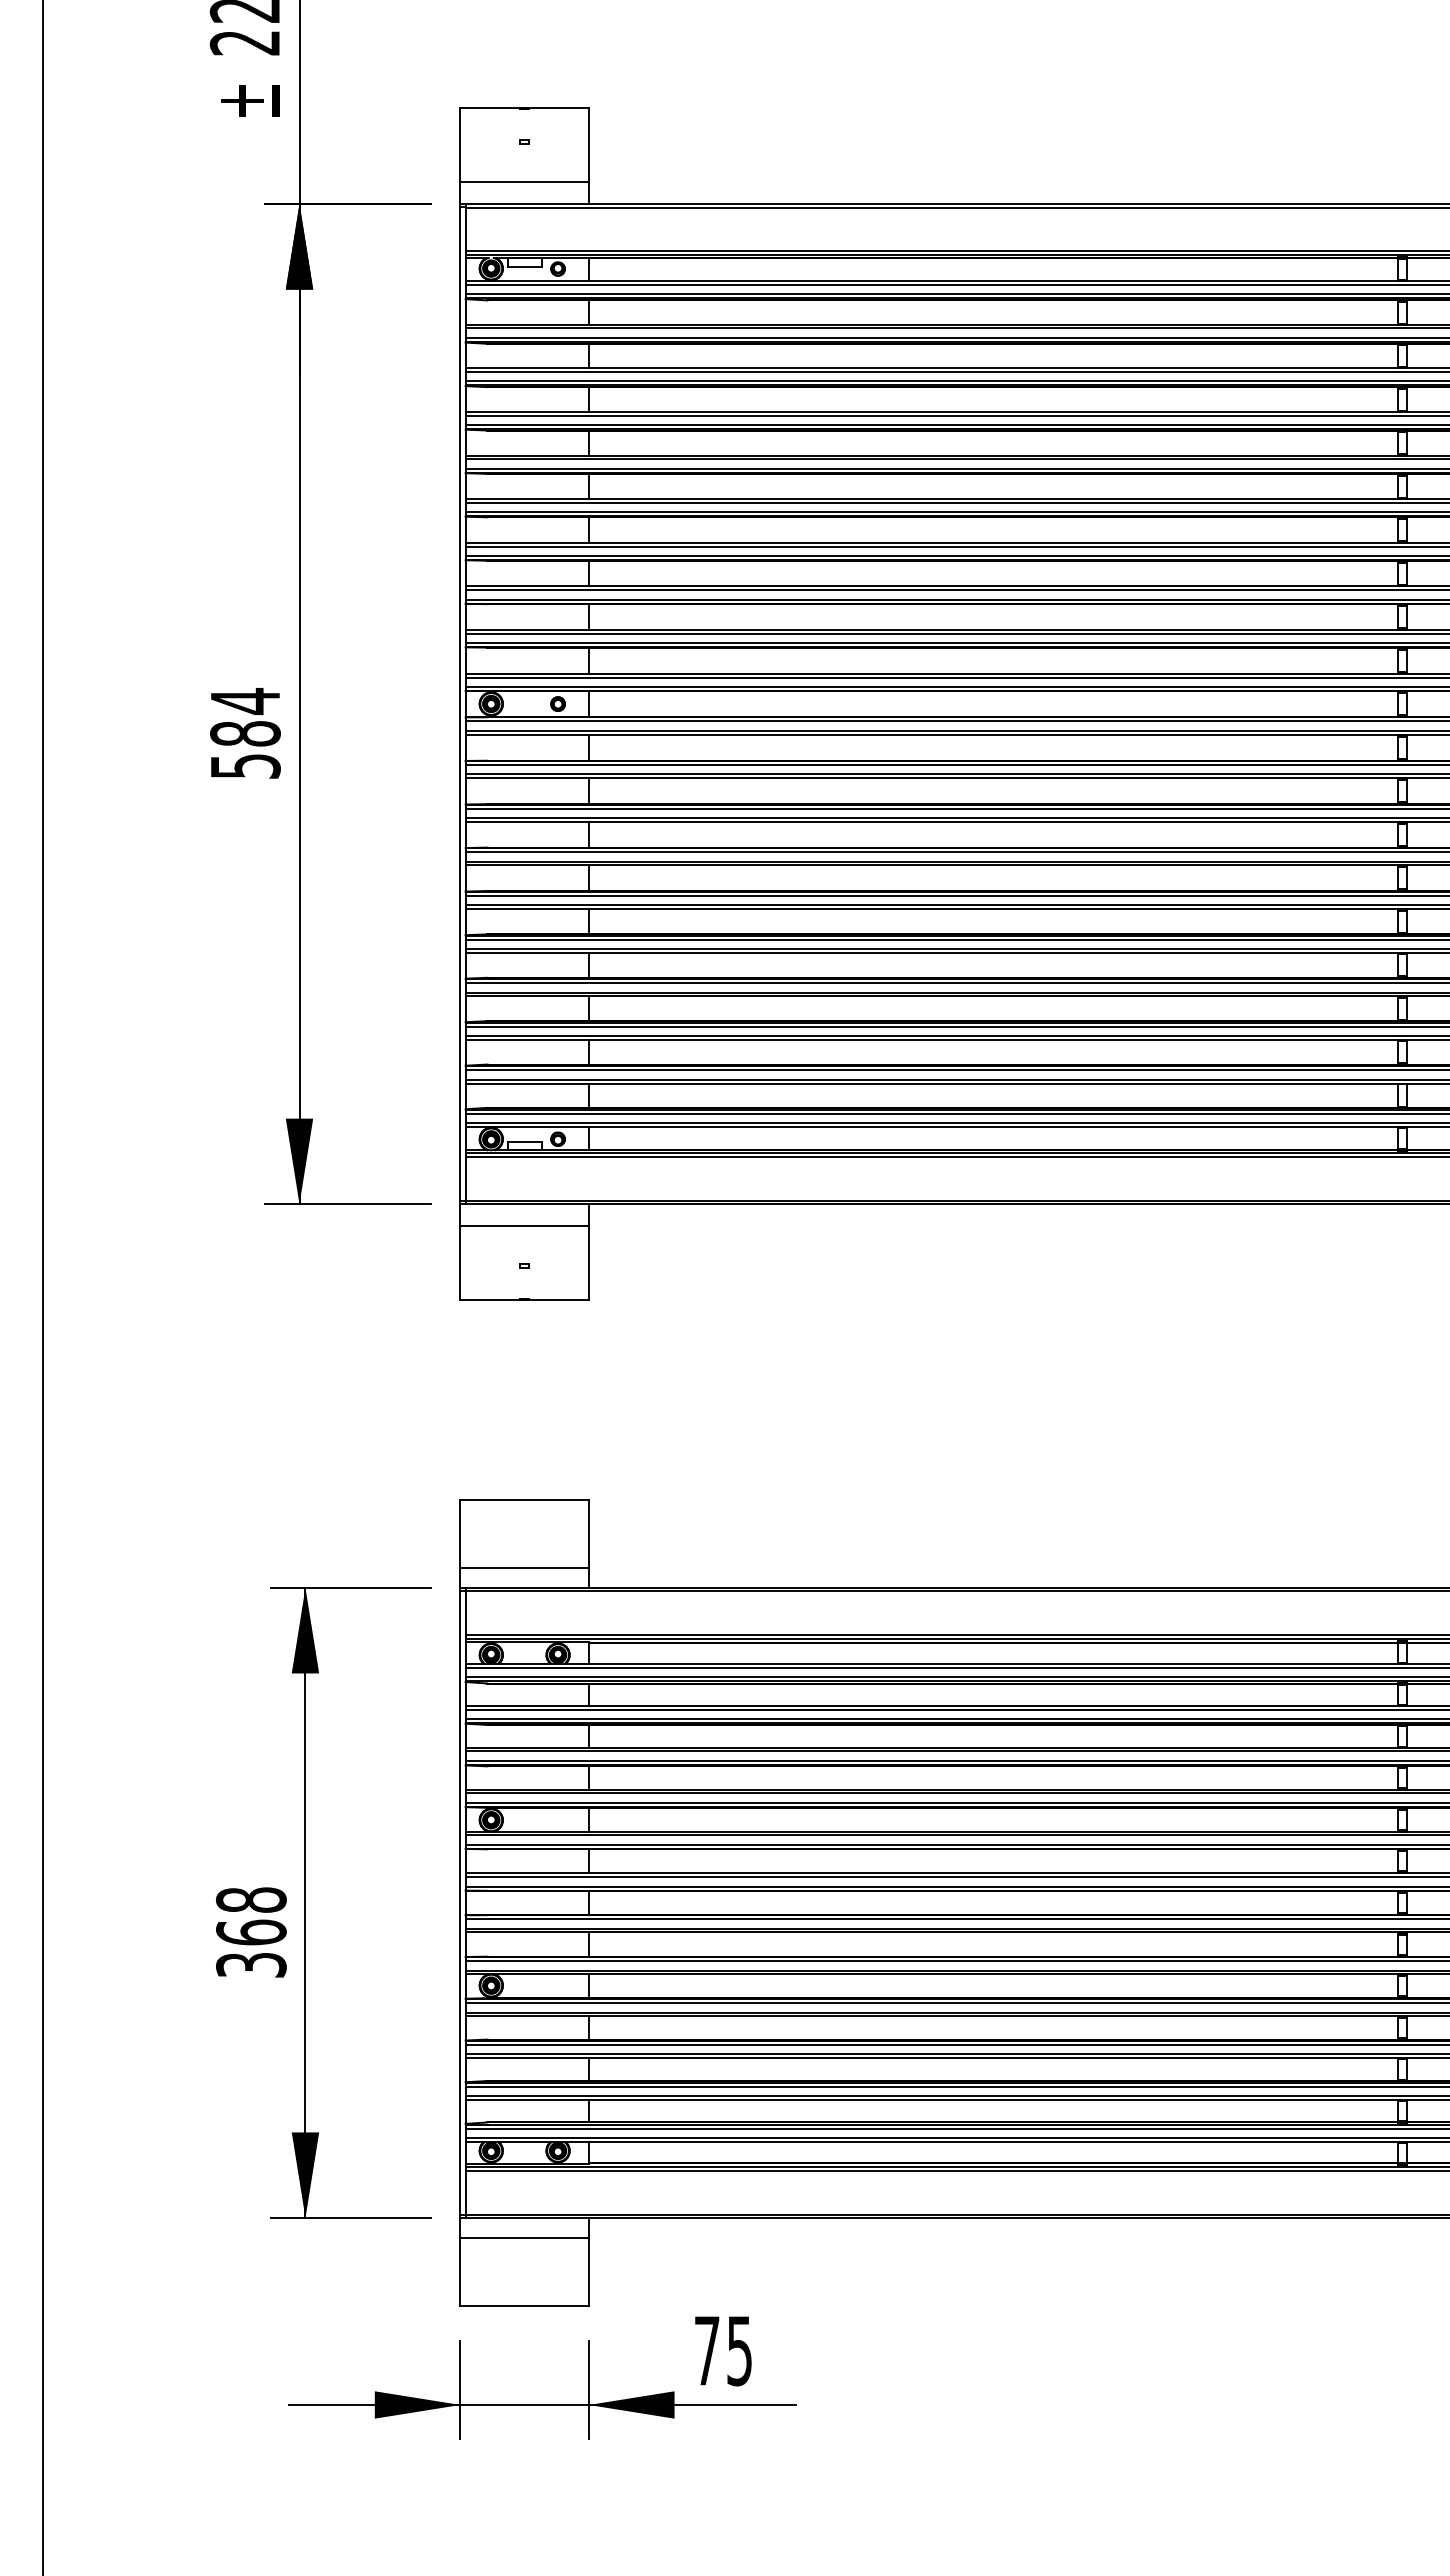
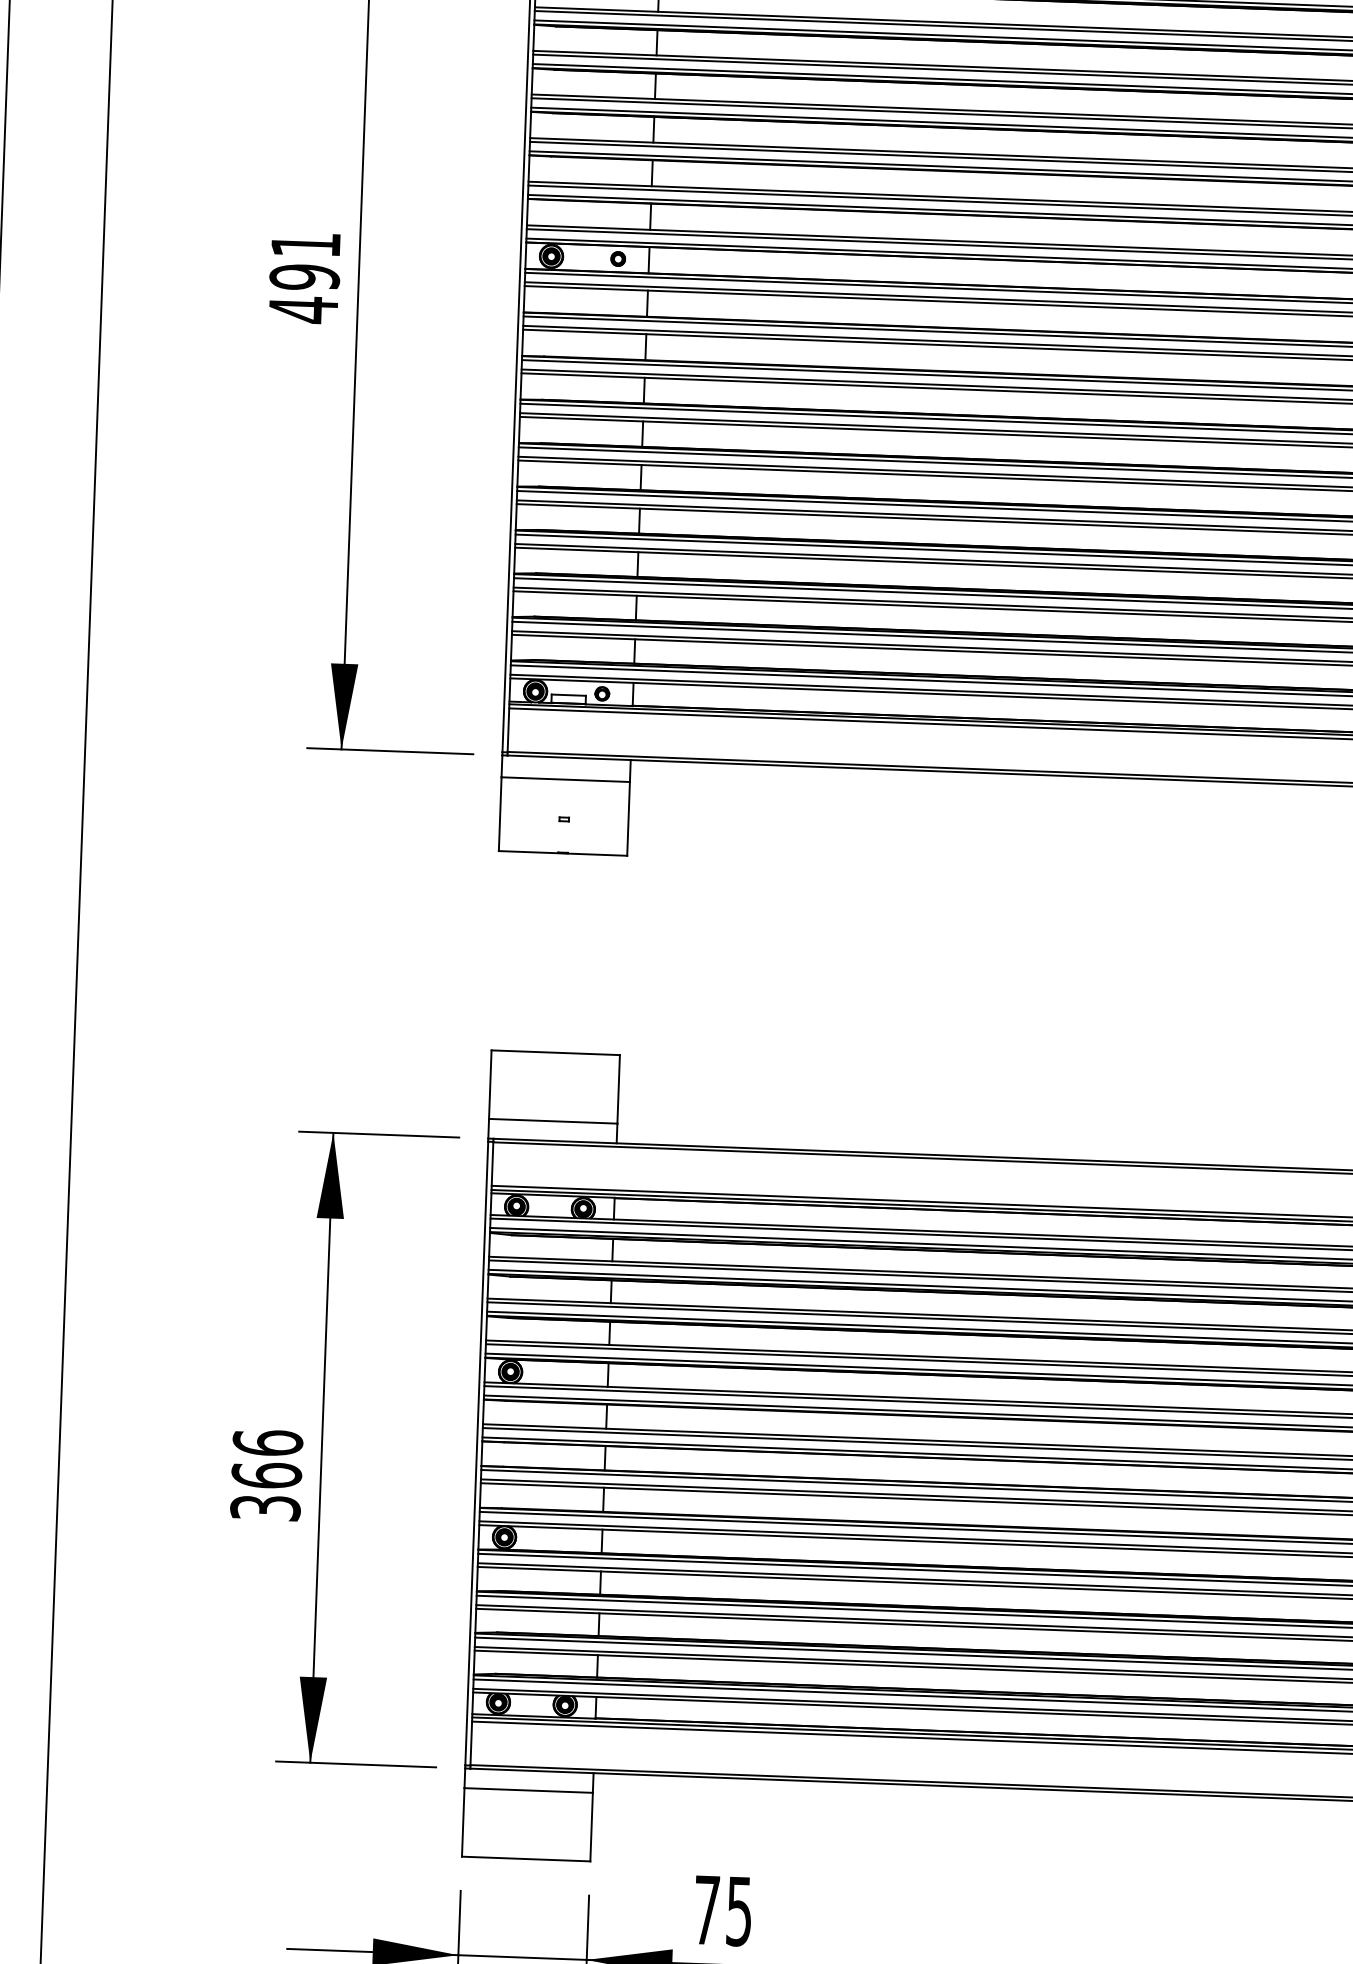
text: (245, 734) -> (304, 277), 584 -> 491
text: (251, 1899) -> (268, 1442), 368 -> 366

